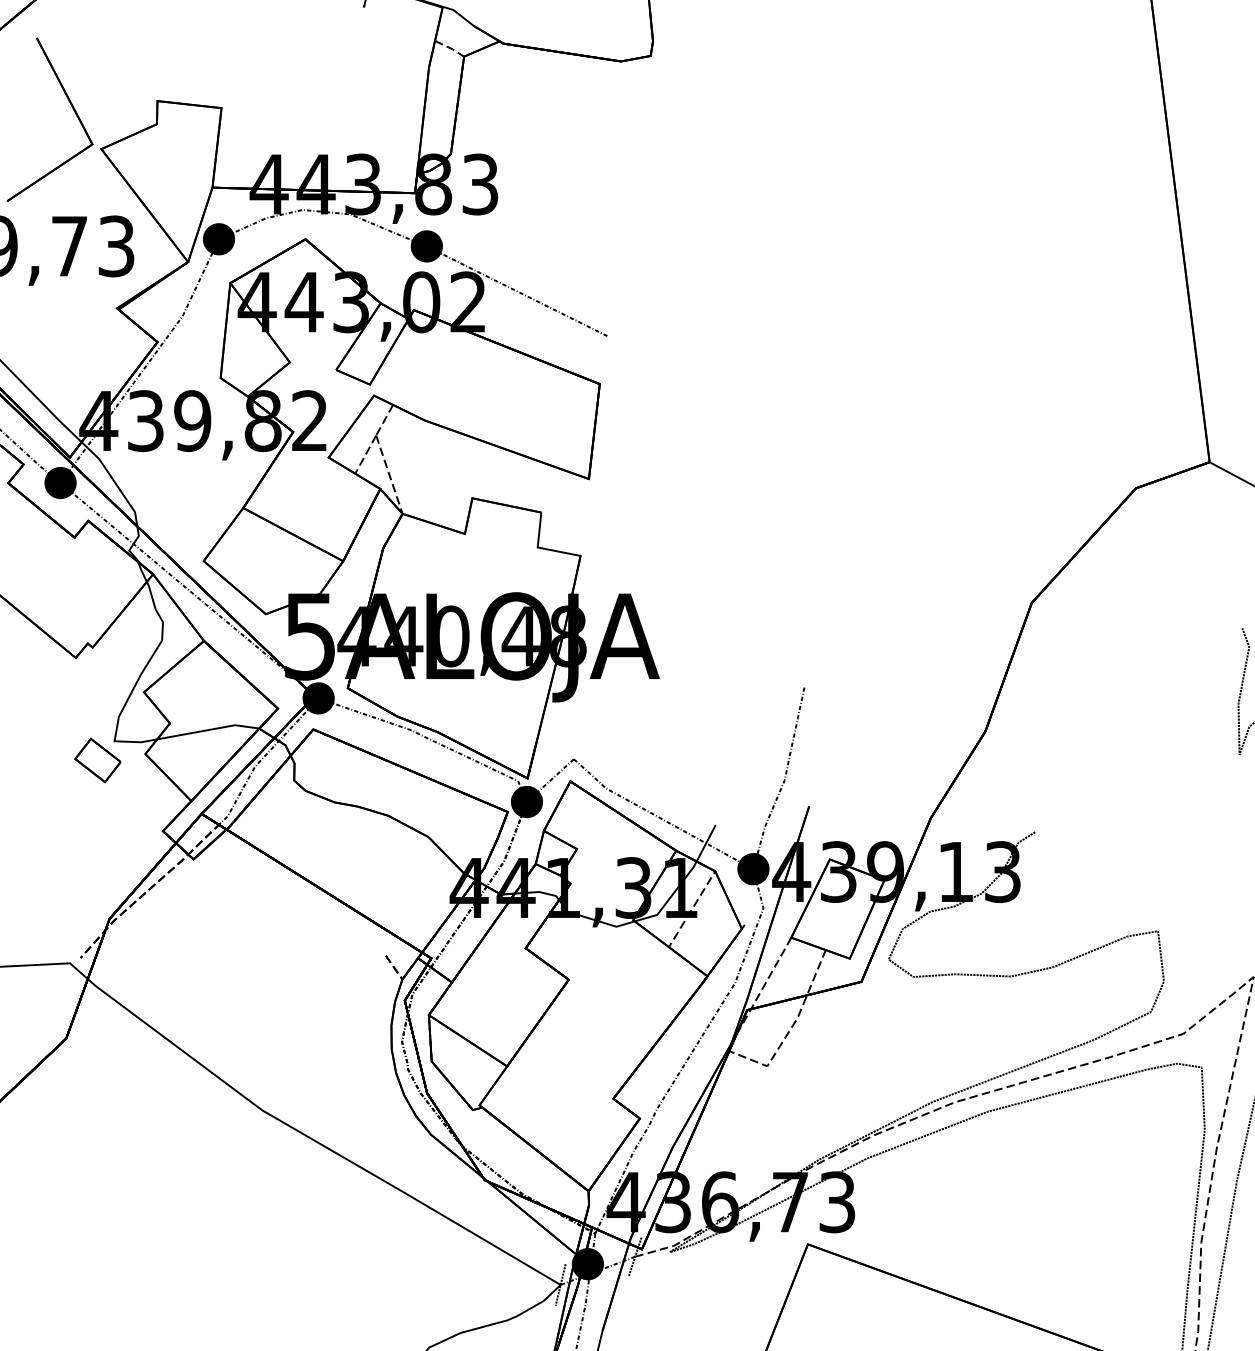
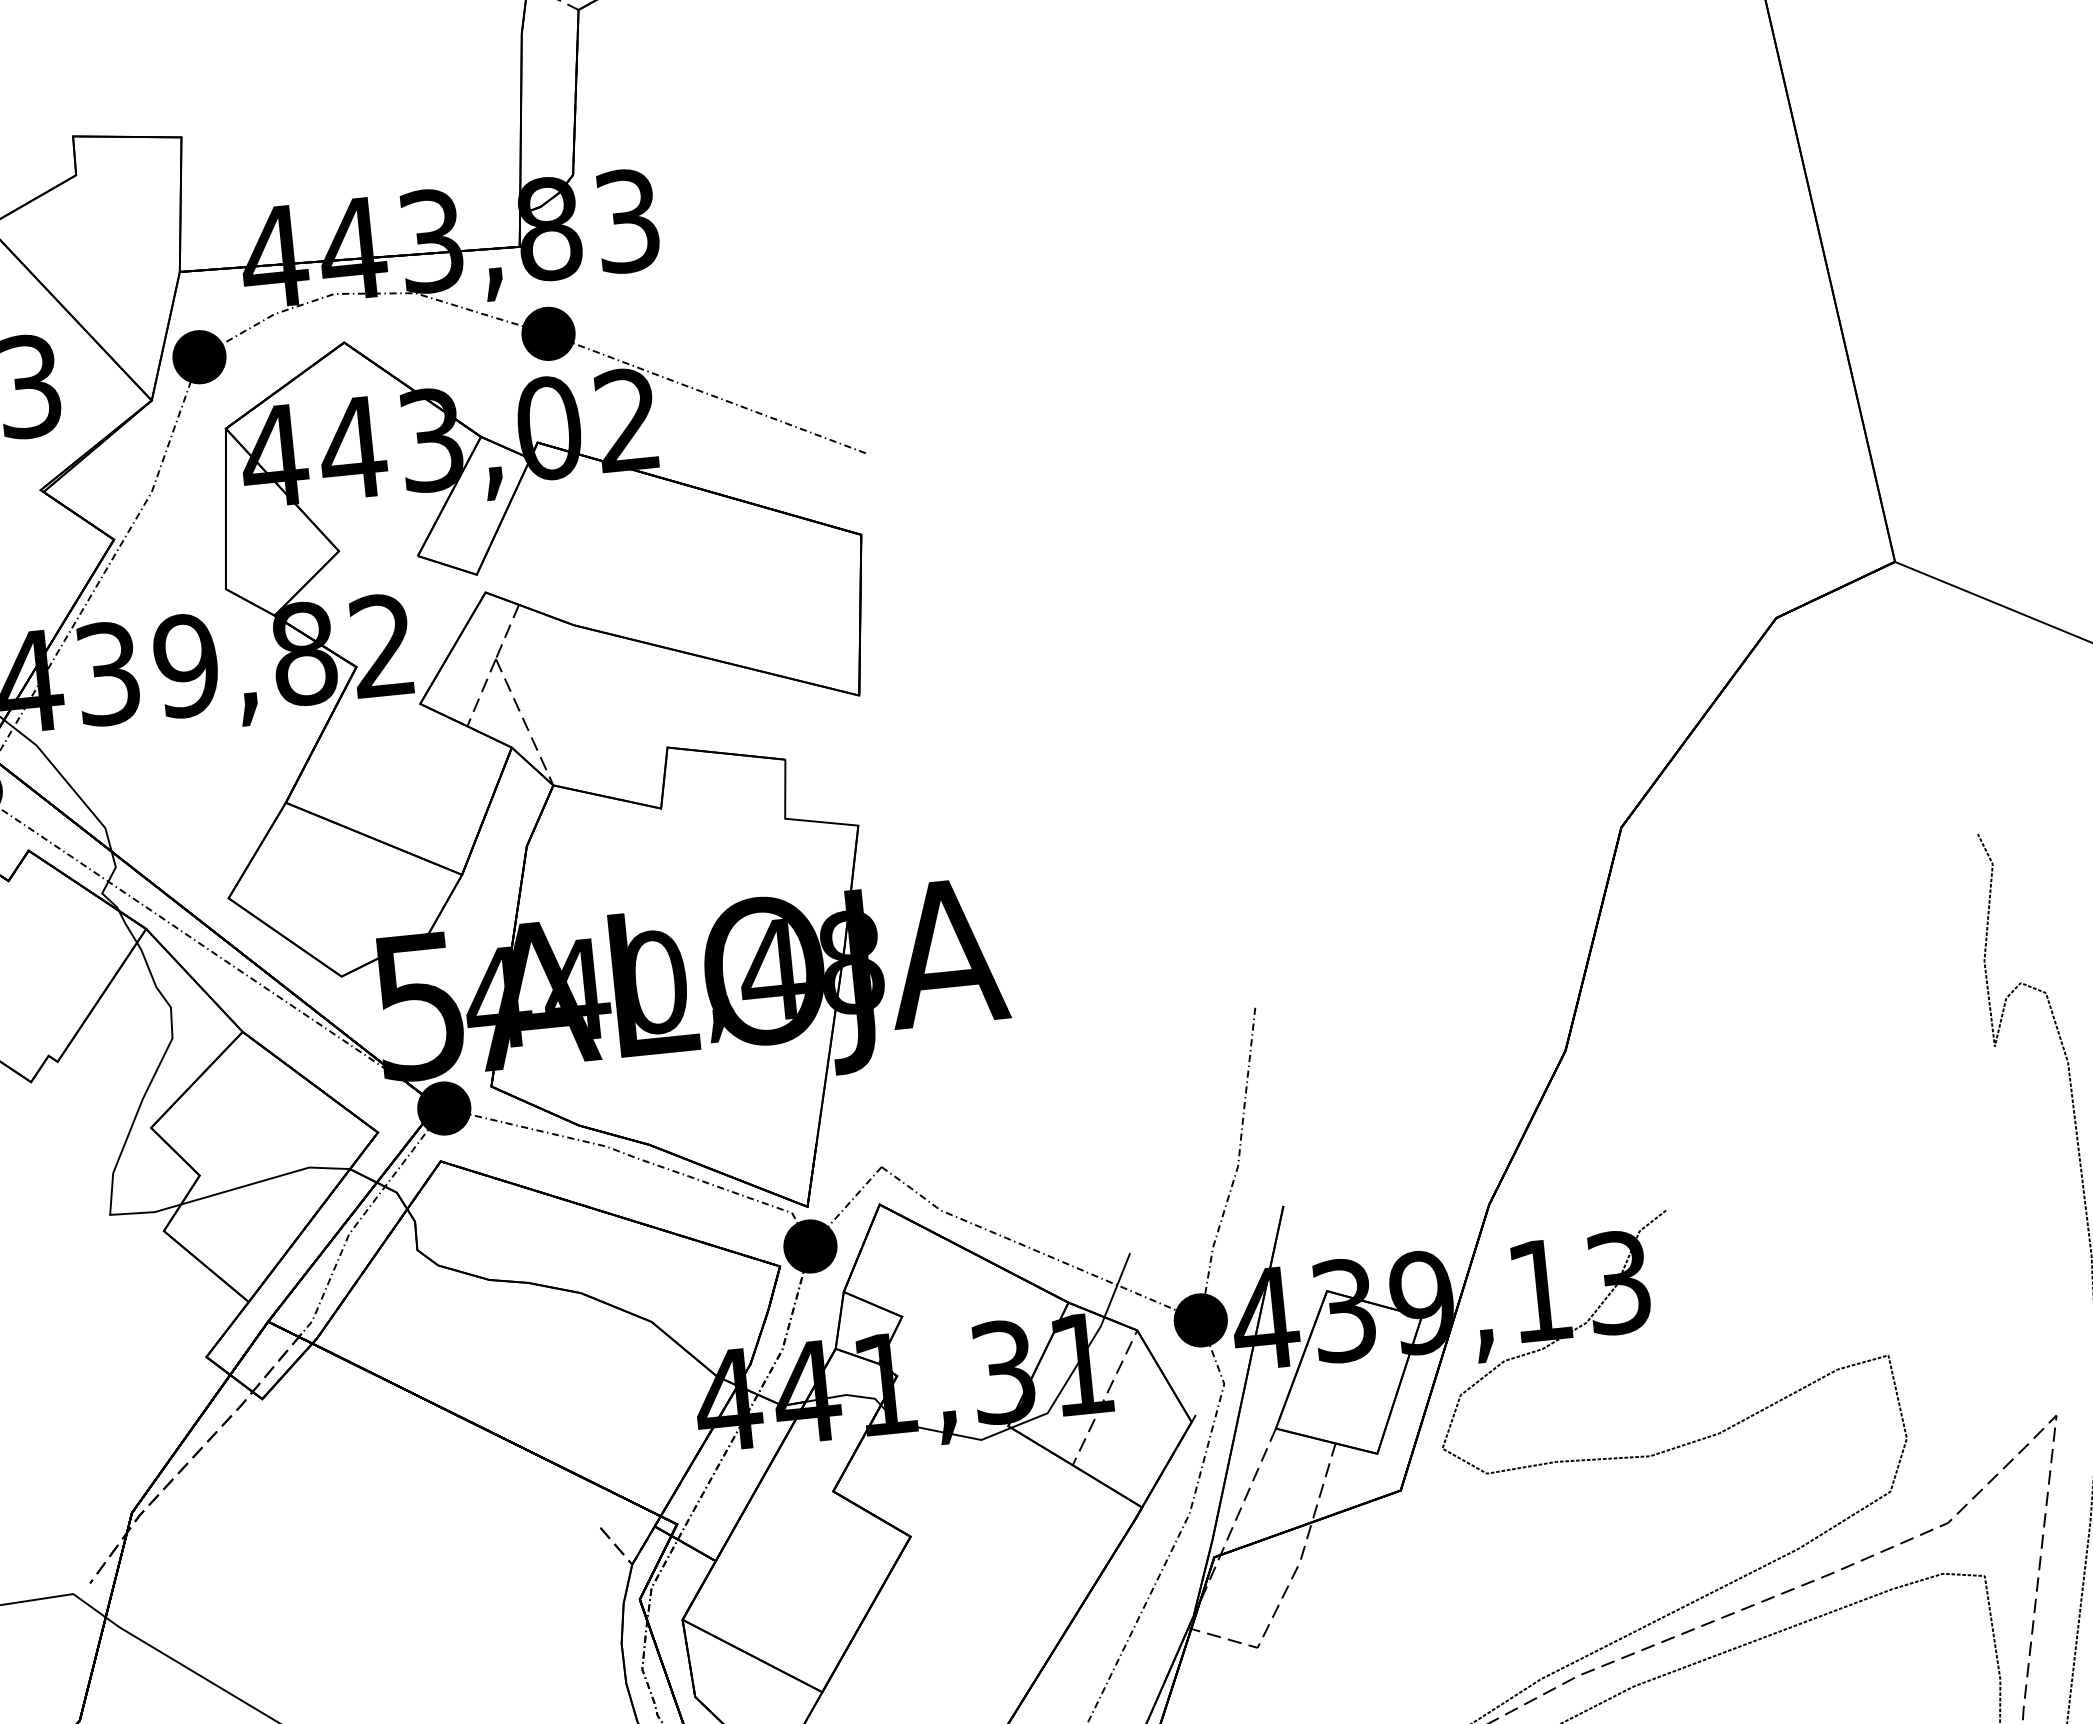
part: (97, 760) -> (84, 1250), removed

